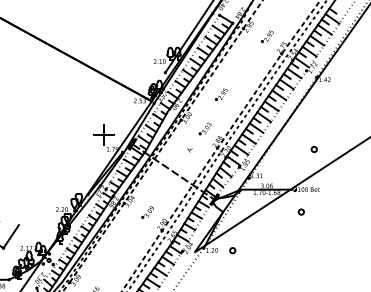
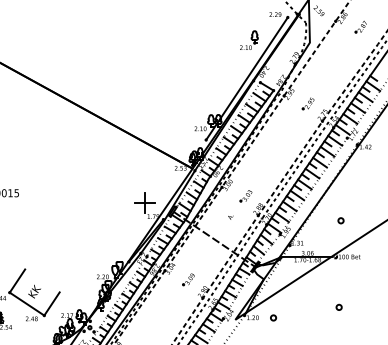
part: (220, 94) -> (261, 161), removed
part: (313, 149) -> (340, 220), moved
part: (300, 211) -> (338, 306), moved

